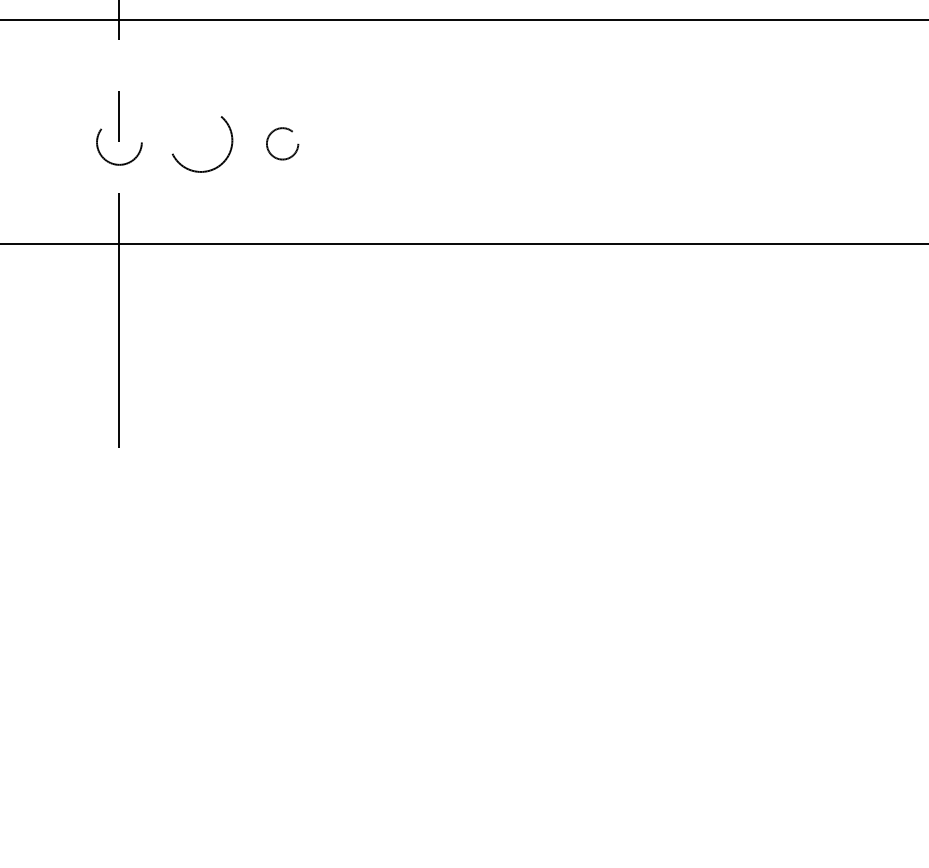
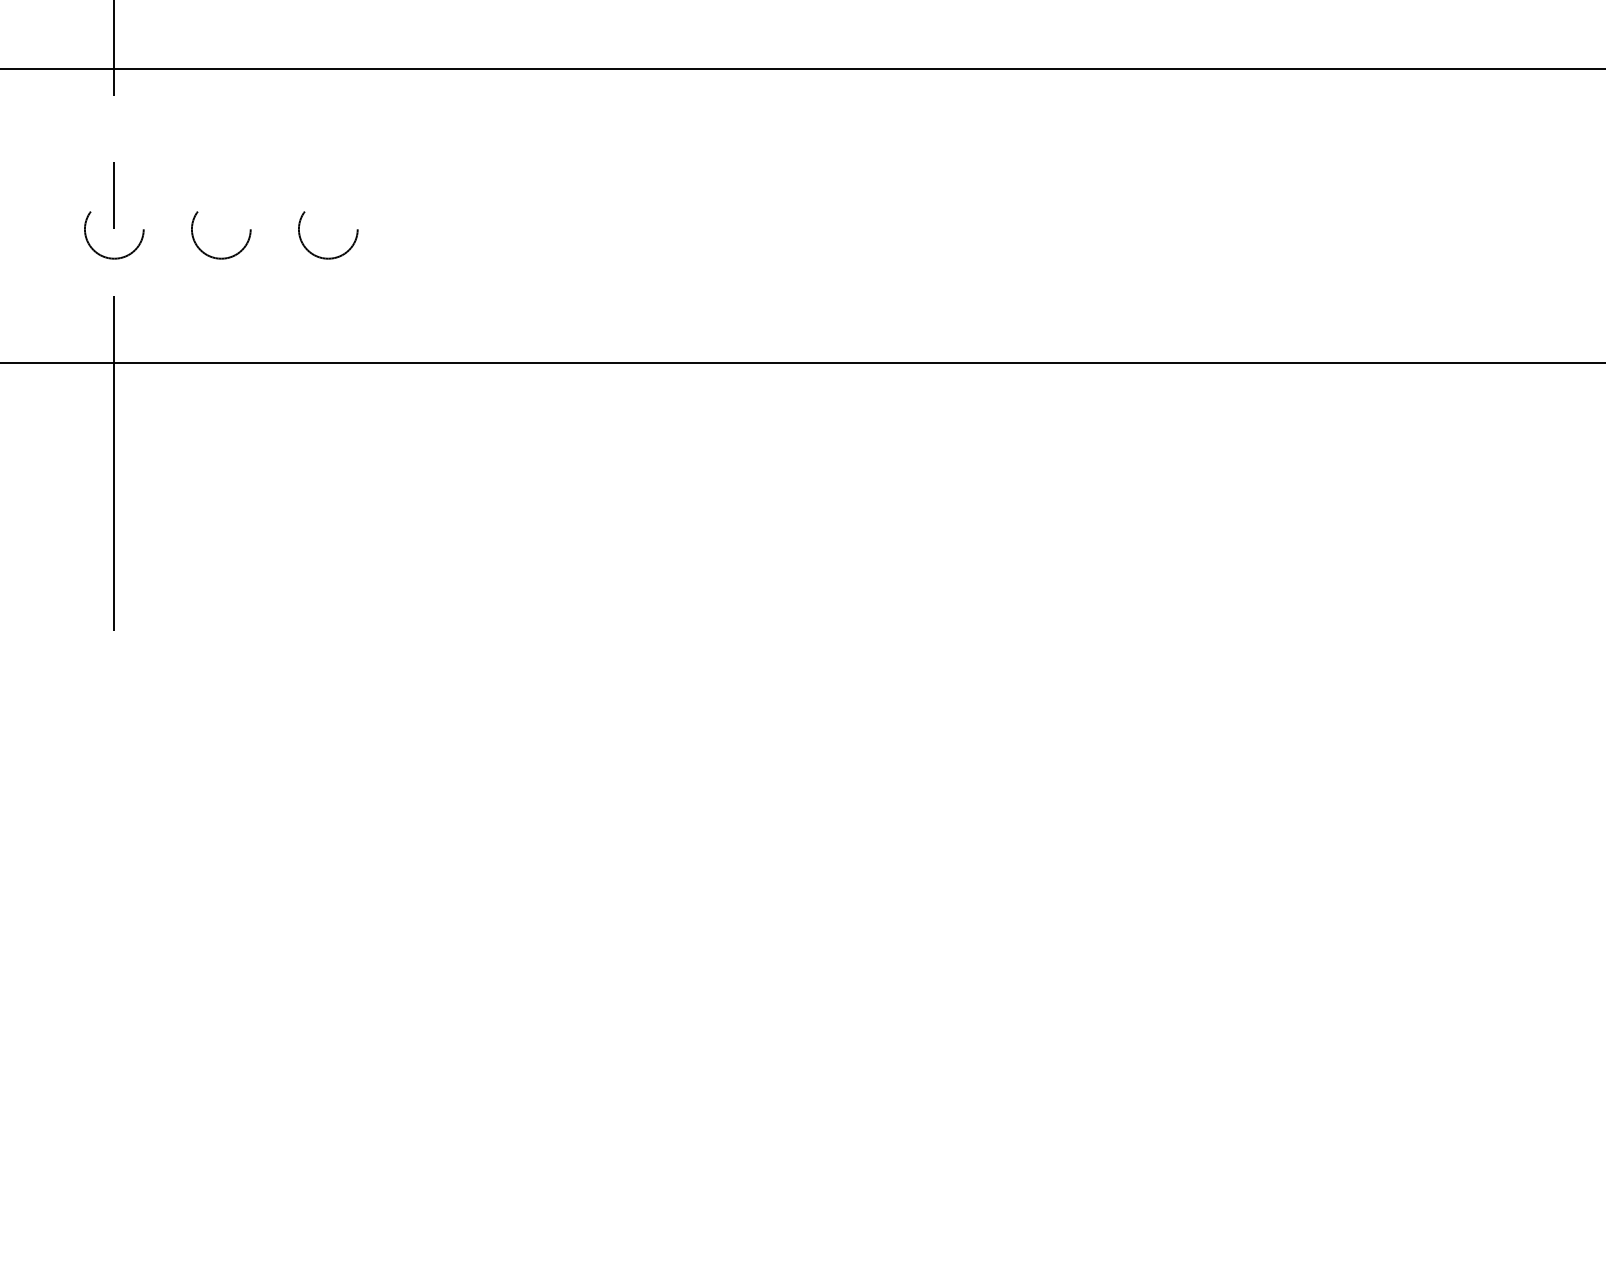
circle: (201, 147) -> (221, 235), size x0.71
circle: (282, 147) -> (328, 235), size x1.43

